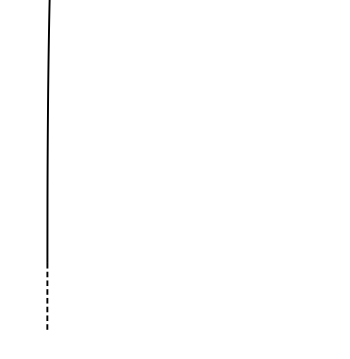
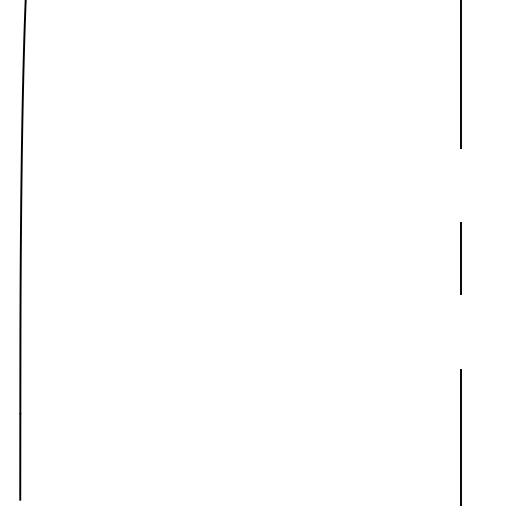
line: (47, 296) -> (20, 456), dashed -> solid

